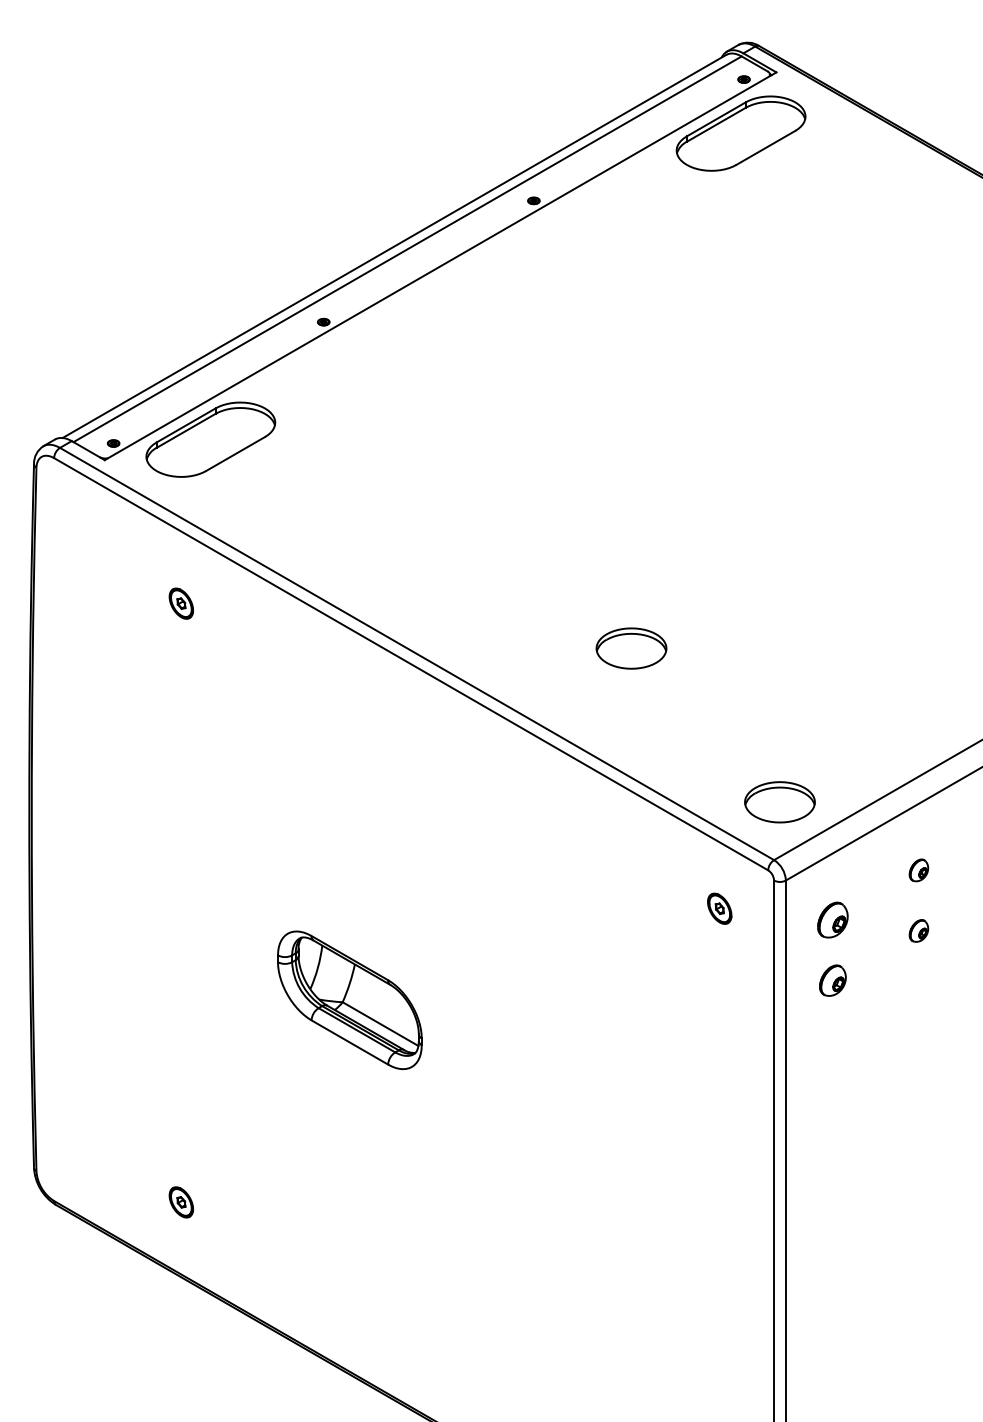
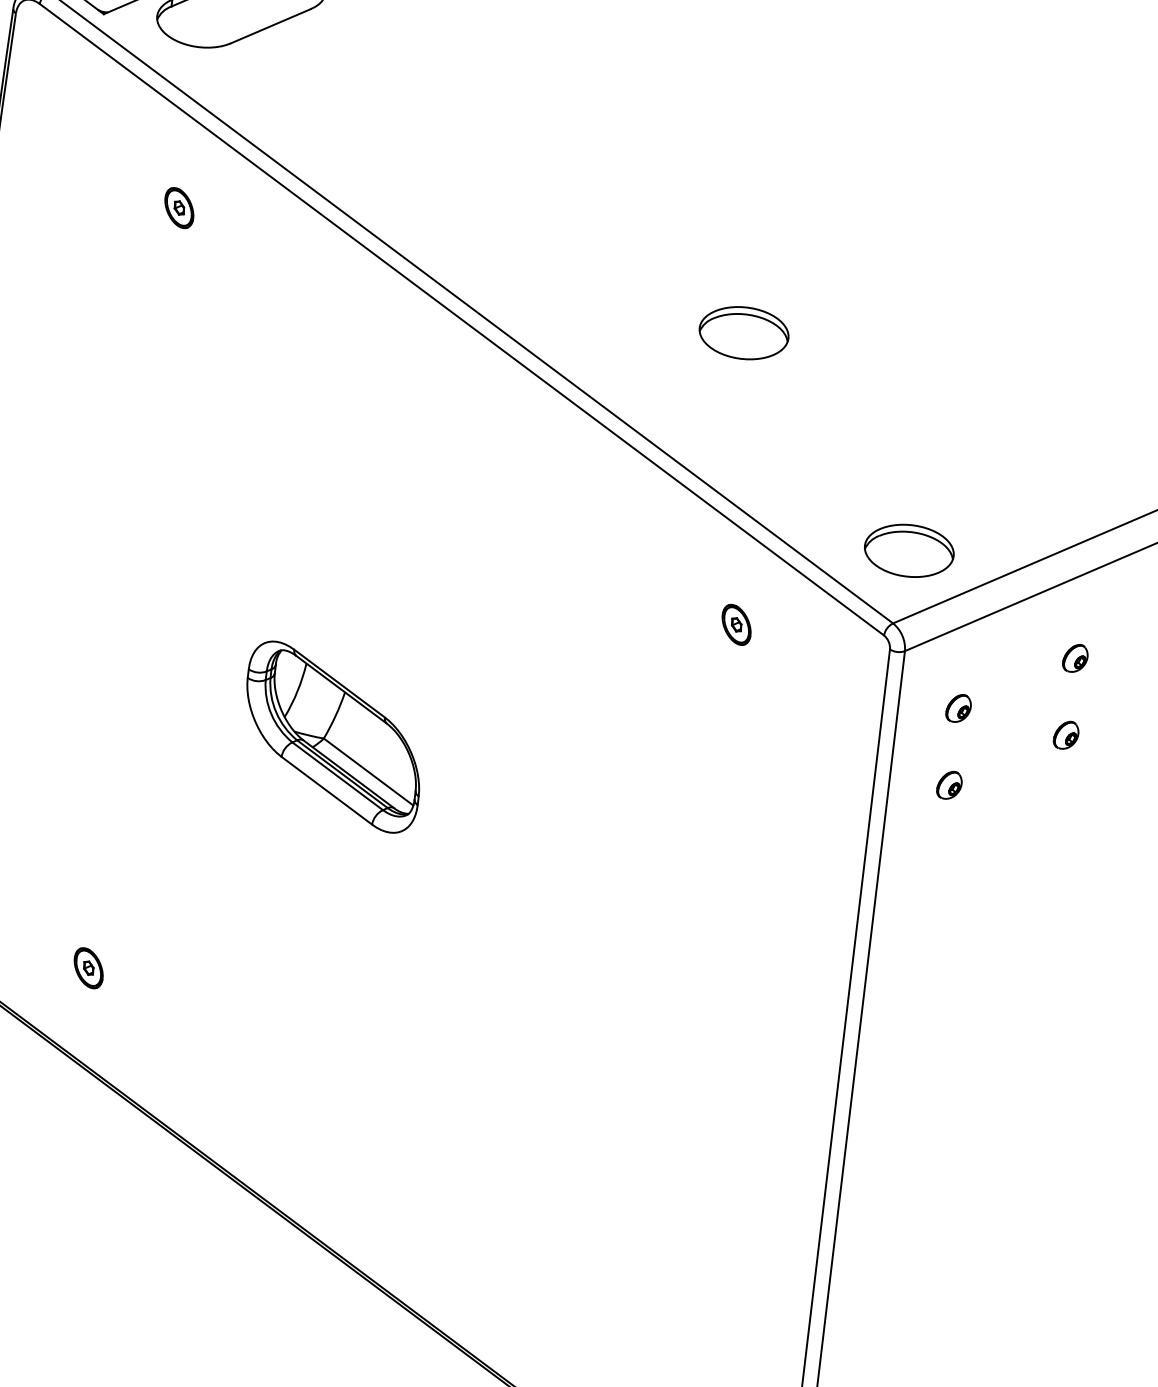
part: (719, 908) -> (736, 624), moved
part: (832, 919) -> (958, 707), size x0.62
part: (832, 980) -> (949, 785), size x0.71

